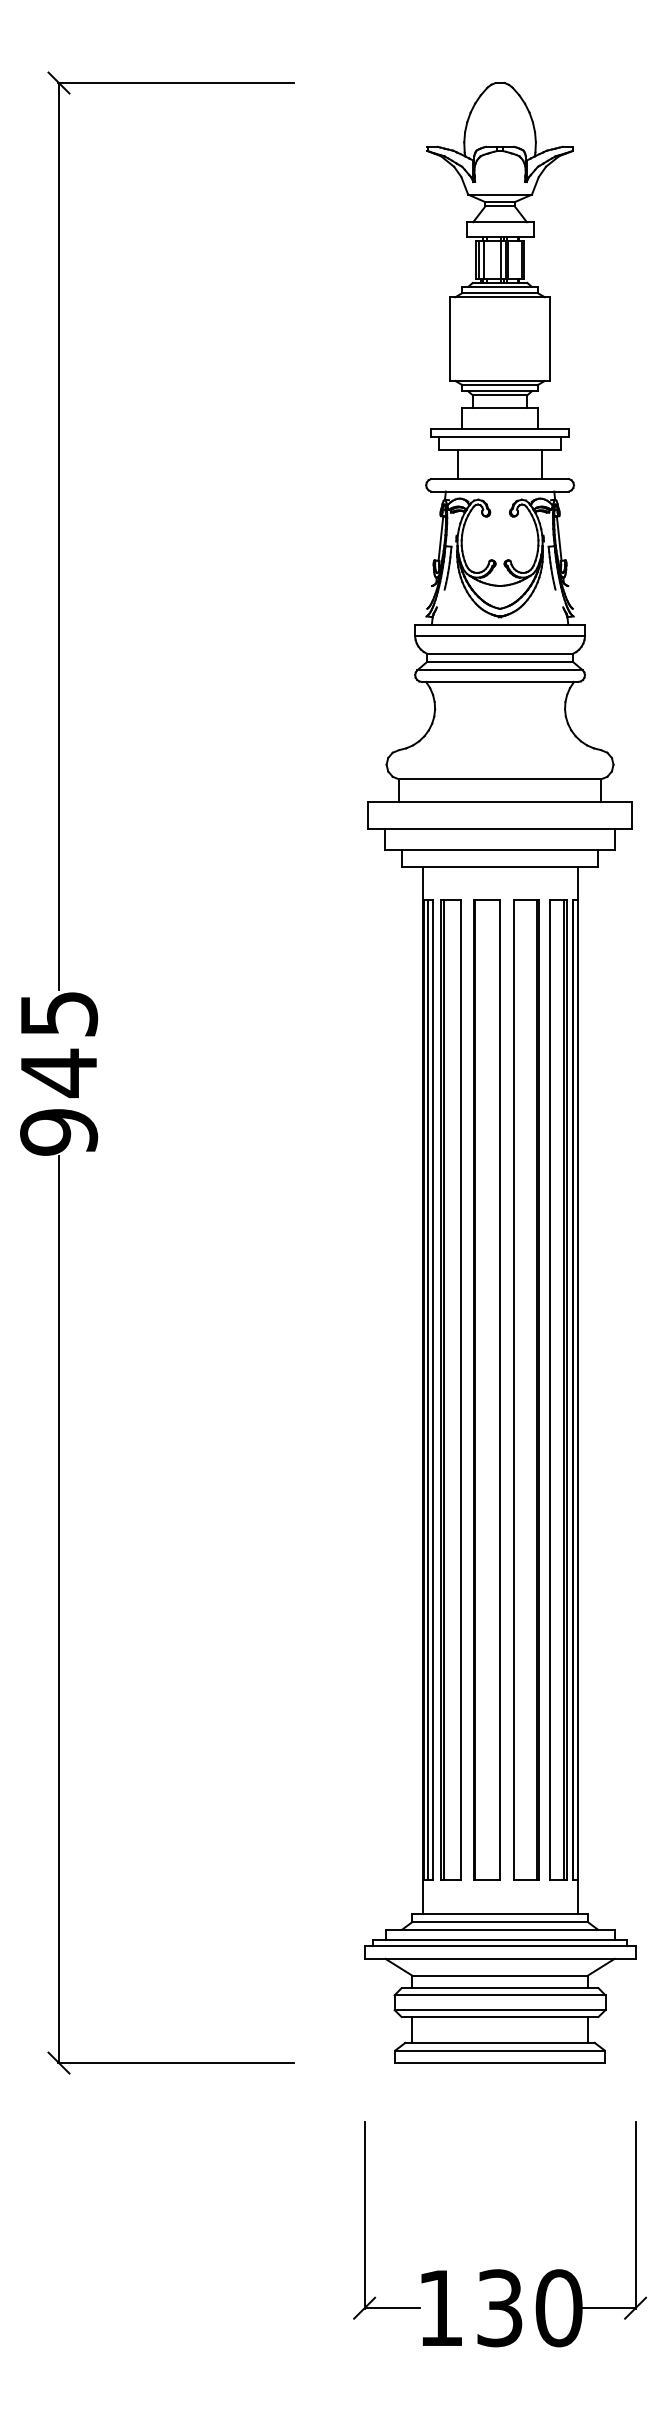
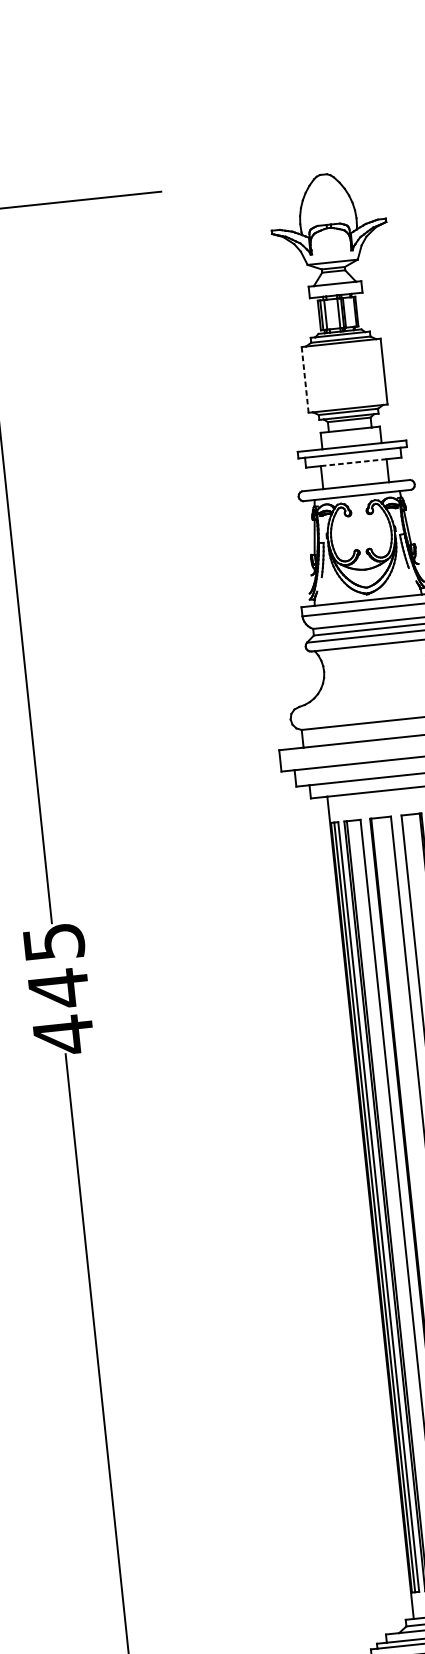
line: (449, 339) -> (304, 380), solid -> dashed
line: (500, 449) -> (354, 462), solid -> dashed
text: (59, 1132) -> (64, 1035), 945 -> 445

